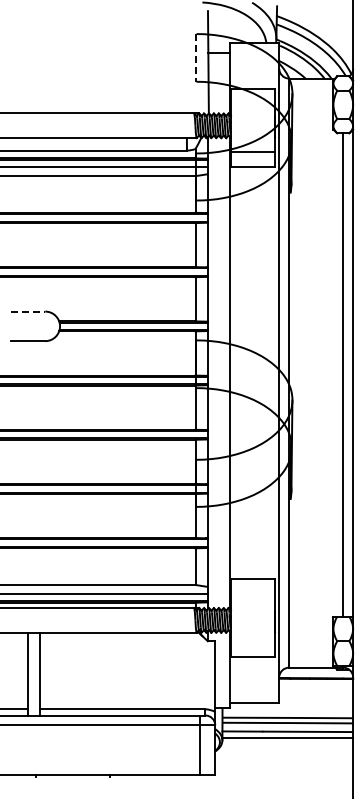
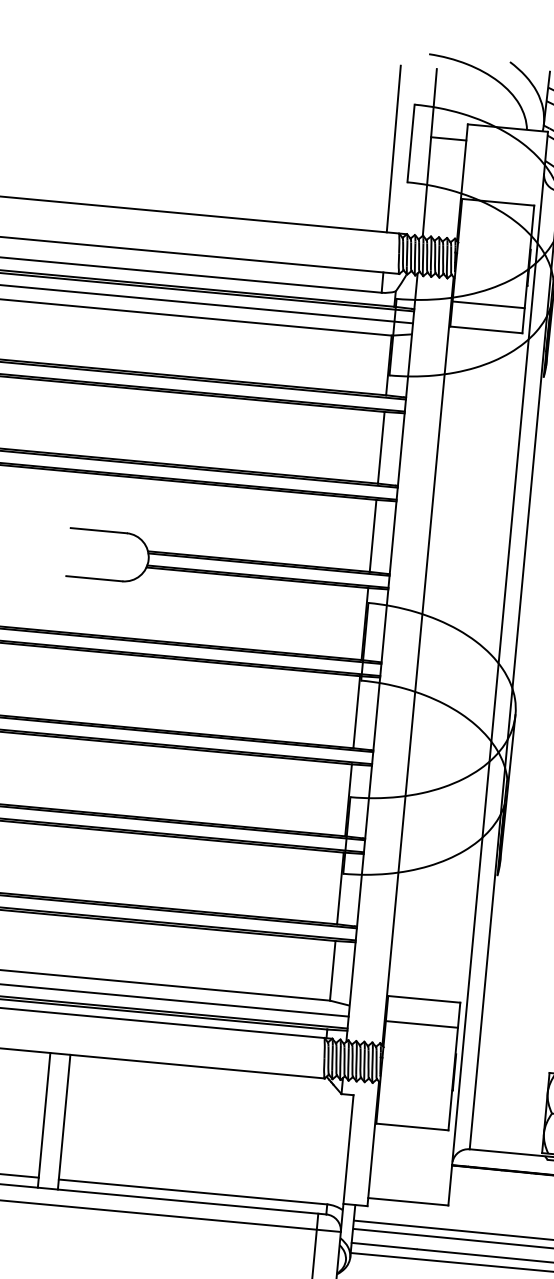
line: (196, 57) -> (411, 142), dashed -> solid
line: (185, 62) -> (392, 149), added
line: (28, 311) -> (99, 530), dashed -> solid
line: (252, 594) -> (421, 1024), added

